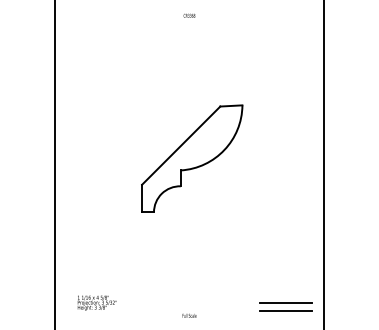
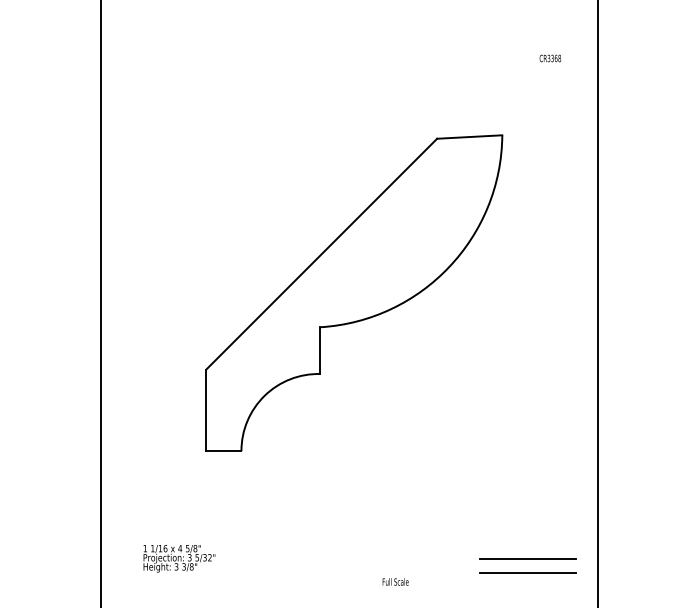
text: (189, 15) -> (550, 57), moved
part: (192, 158) -> (355, 292), size x1.6
text: (189, 315) -> (395, 581), moved

